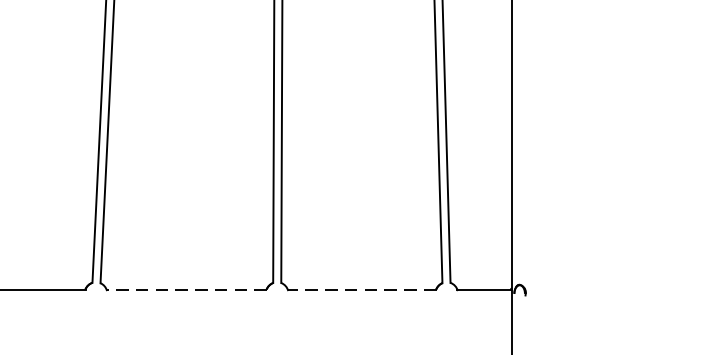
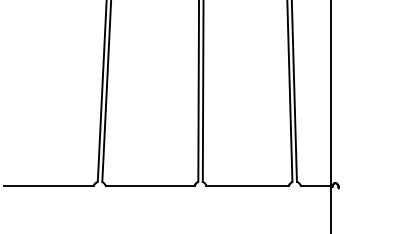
line: (187, 289) -> (150, 185), dashed -> solid
line: (361, 289) -> (247, 185), dashed -> solid

